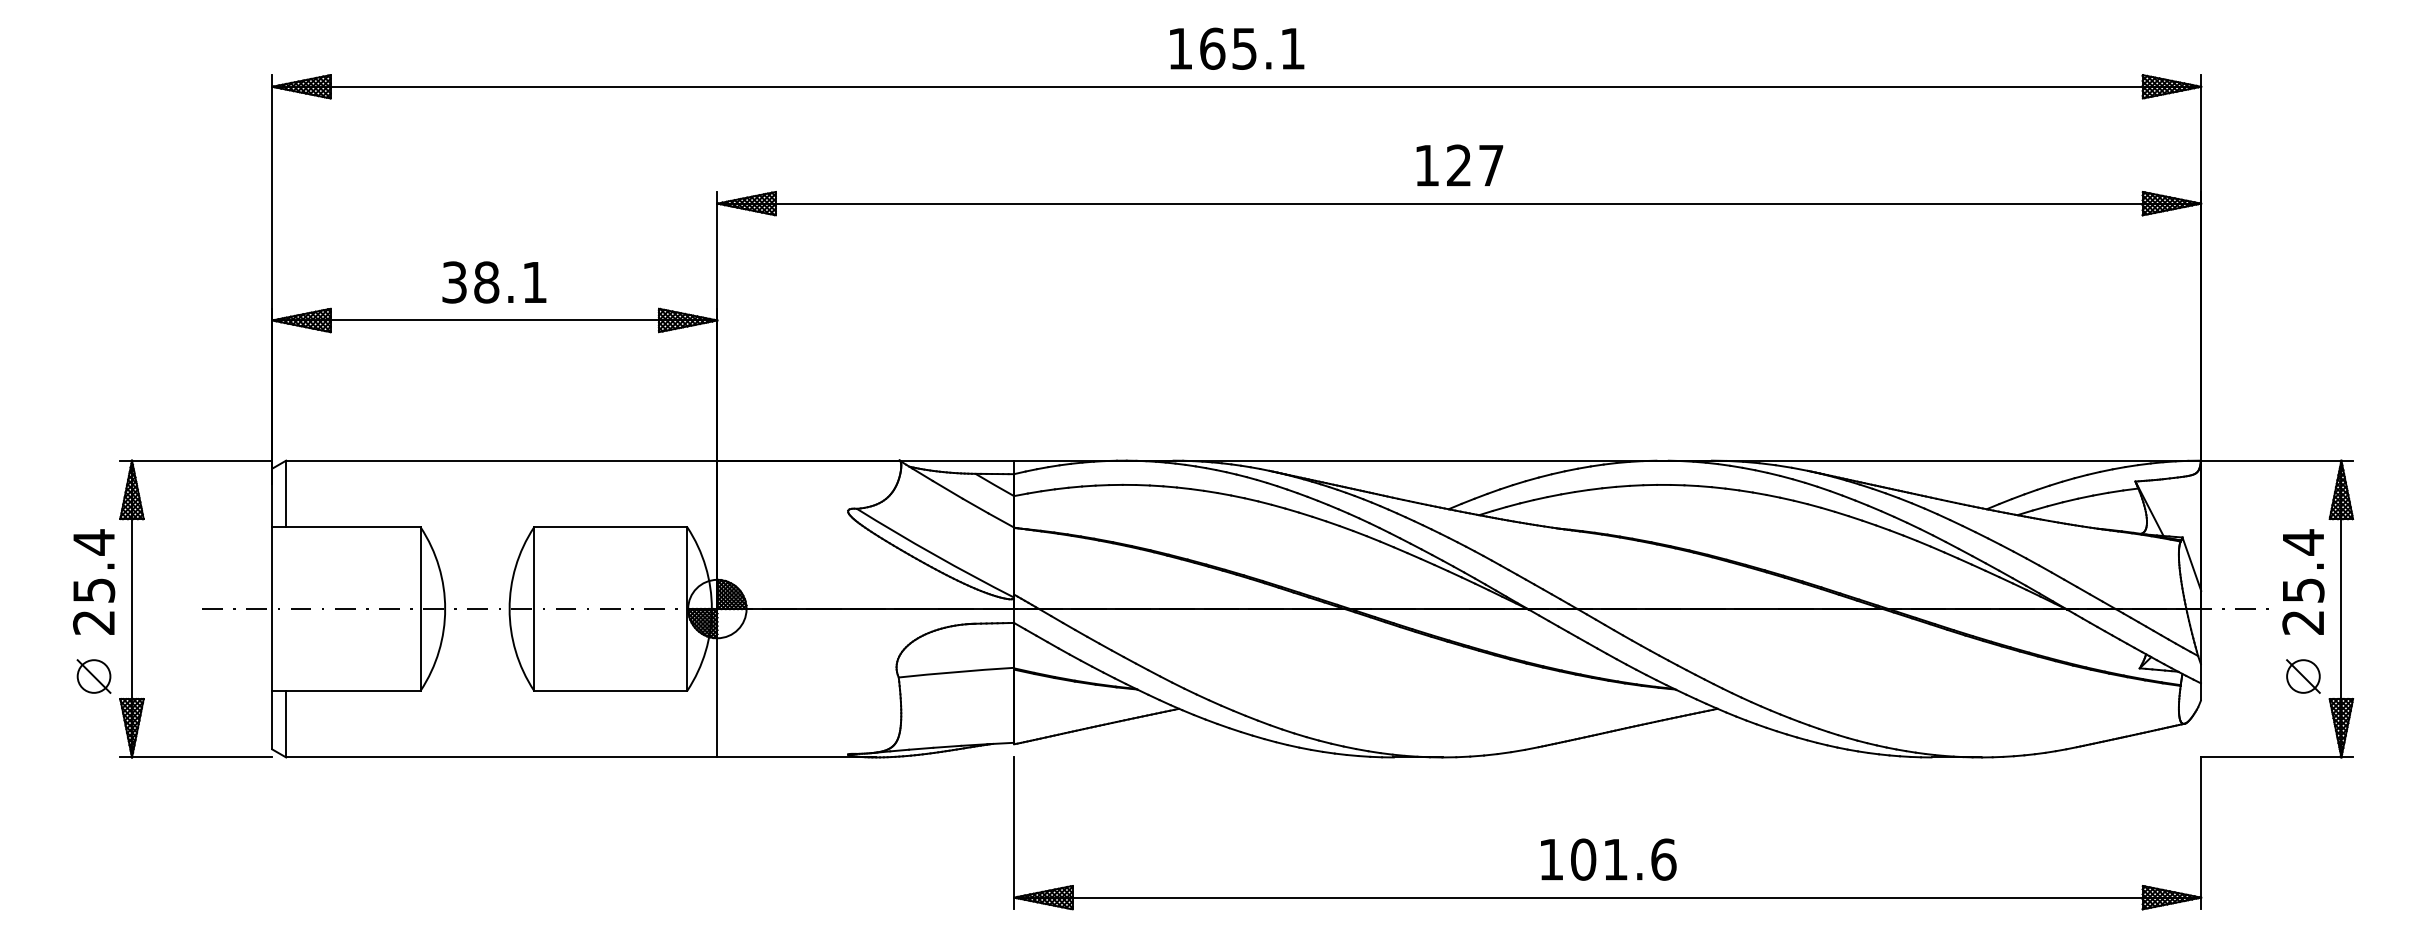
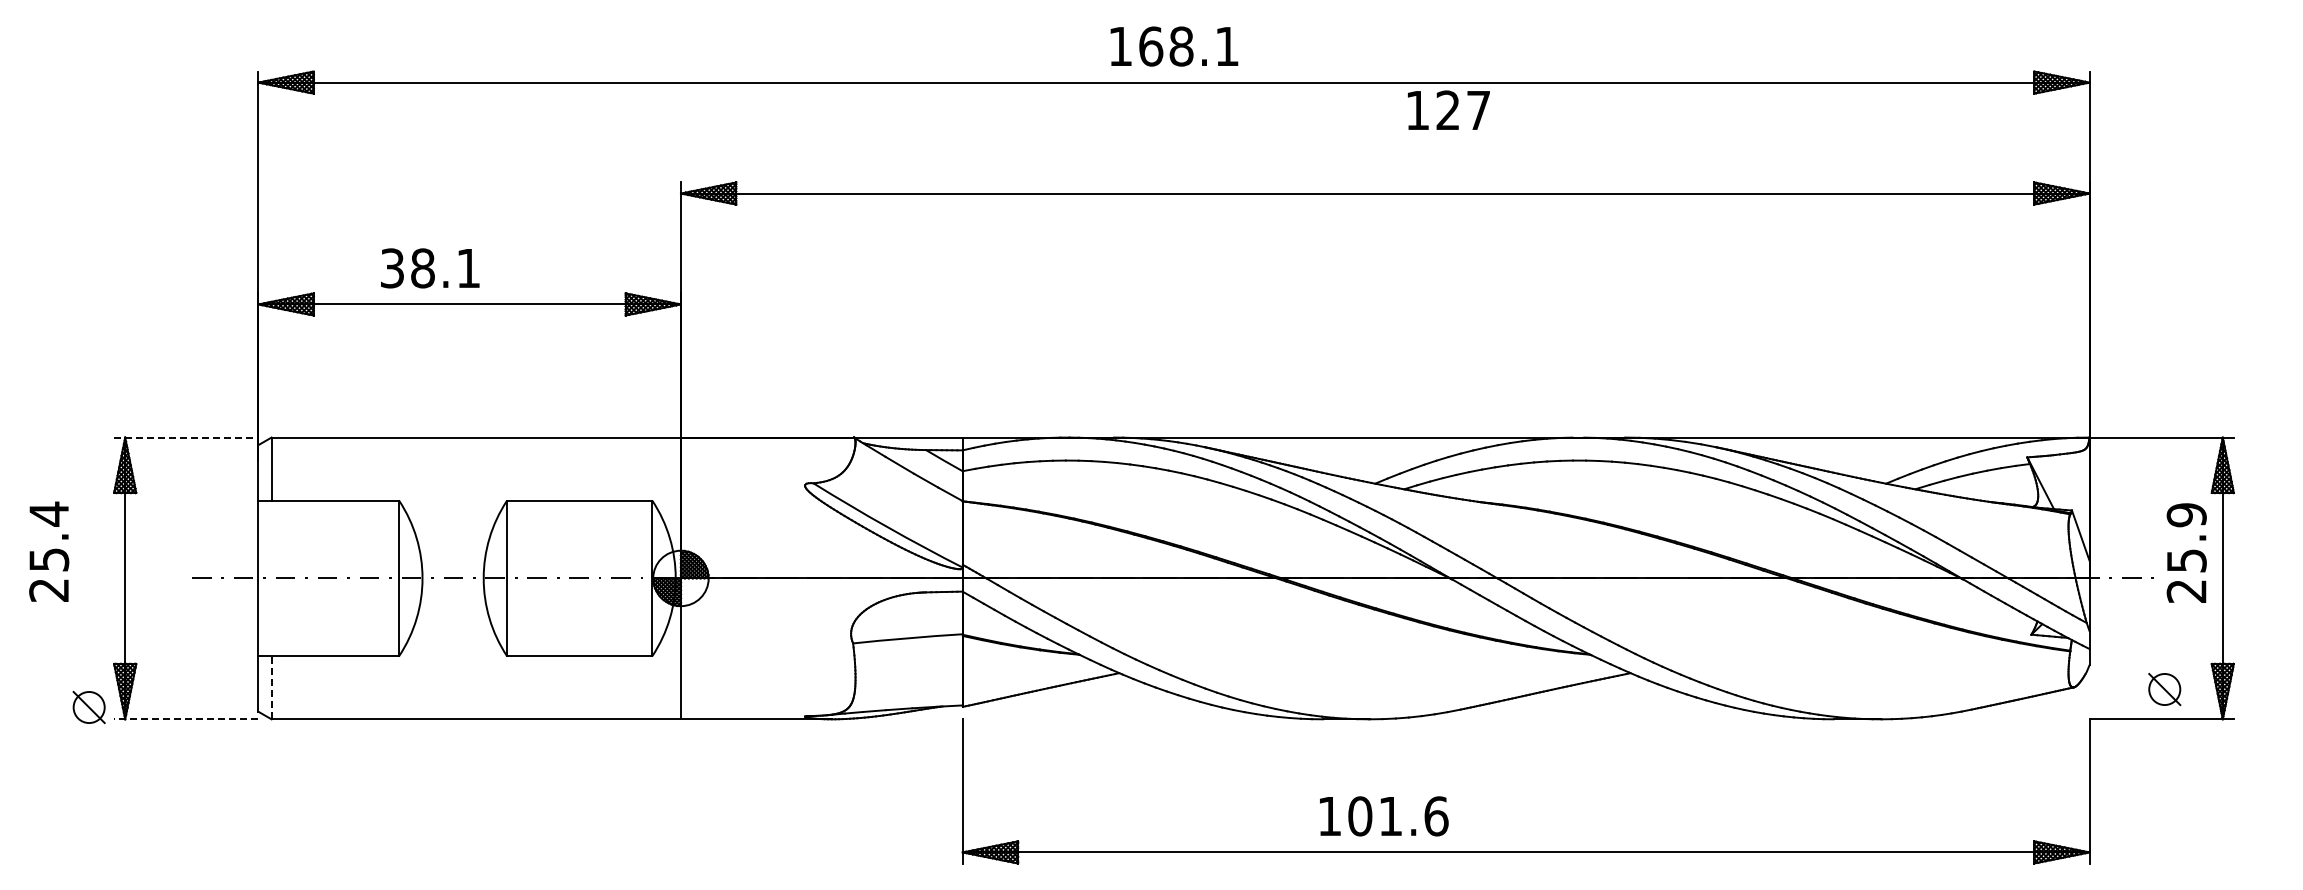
text: (1244, 48) -> (1181, 46), 165.1 -> 168.1
text: (1459, 164) -> (1448, 109), moved
text: (494, 282) -> (430, 268), moved
line: (196, 460) -> (186, 437), solid -> dashed
text: (2303, 541) -> (2186, 514), 25.4 -> 25.9
text: (94, 581) -> (49, 551), moved
part: (93, 676) -> (88, 707), moved
part: (2303, 676) -> (2164, 689), moved
line: (286, 723) -> (271, 687), solid -> dashed
line: (195, 757) -> (185, 719), solid -> dashed
text: (1609, 859) -> (1384, 816), moved

